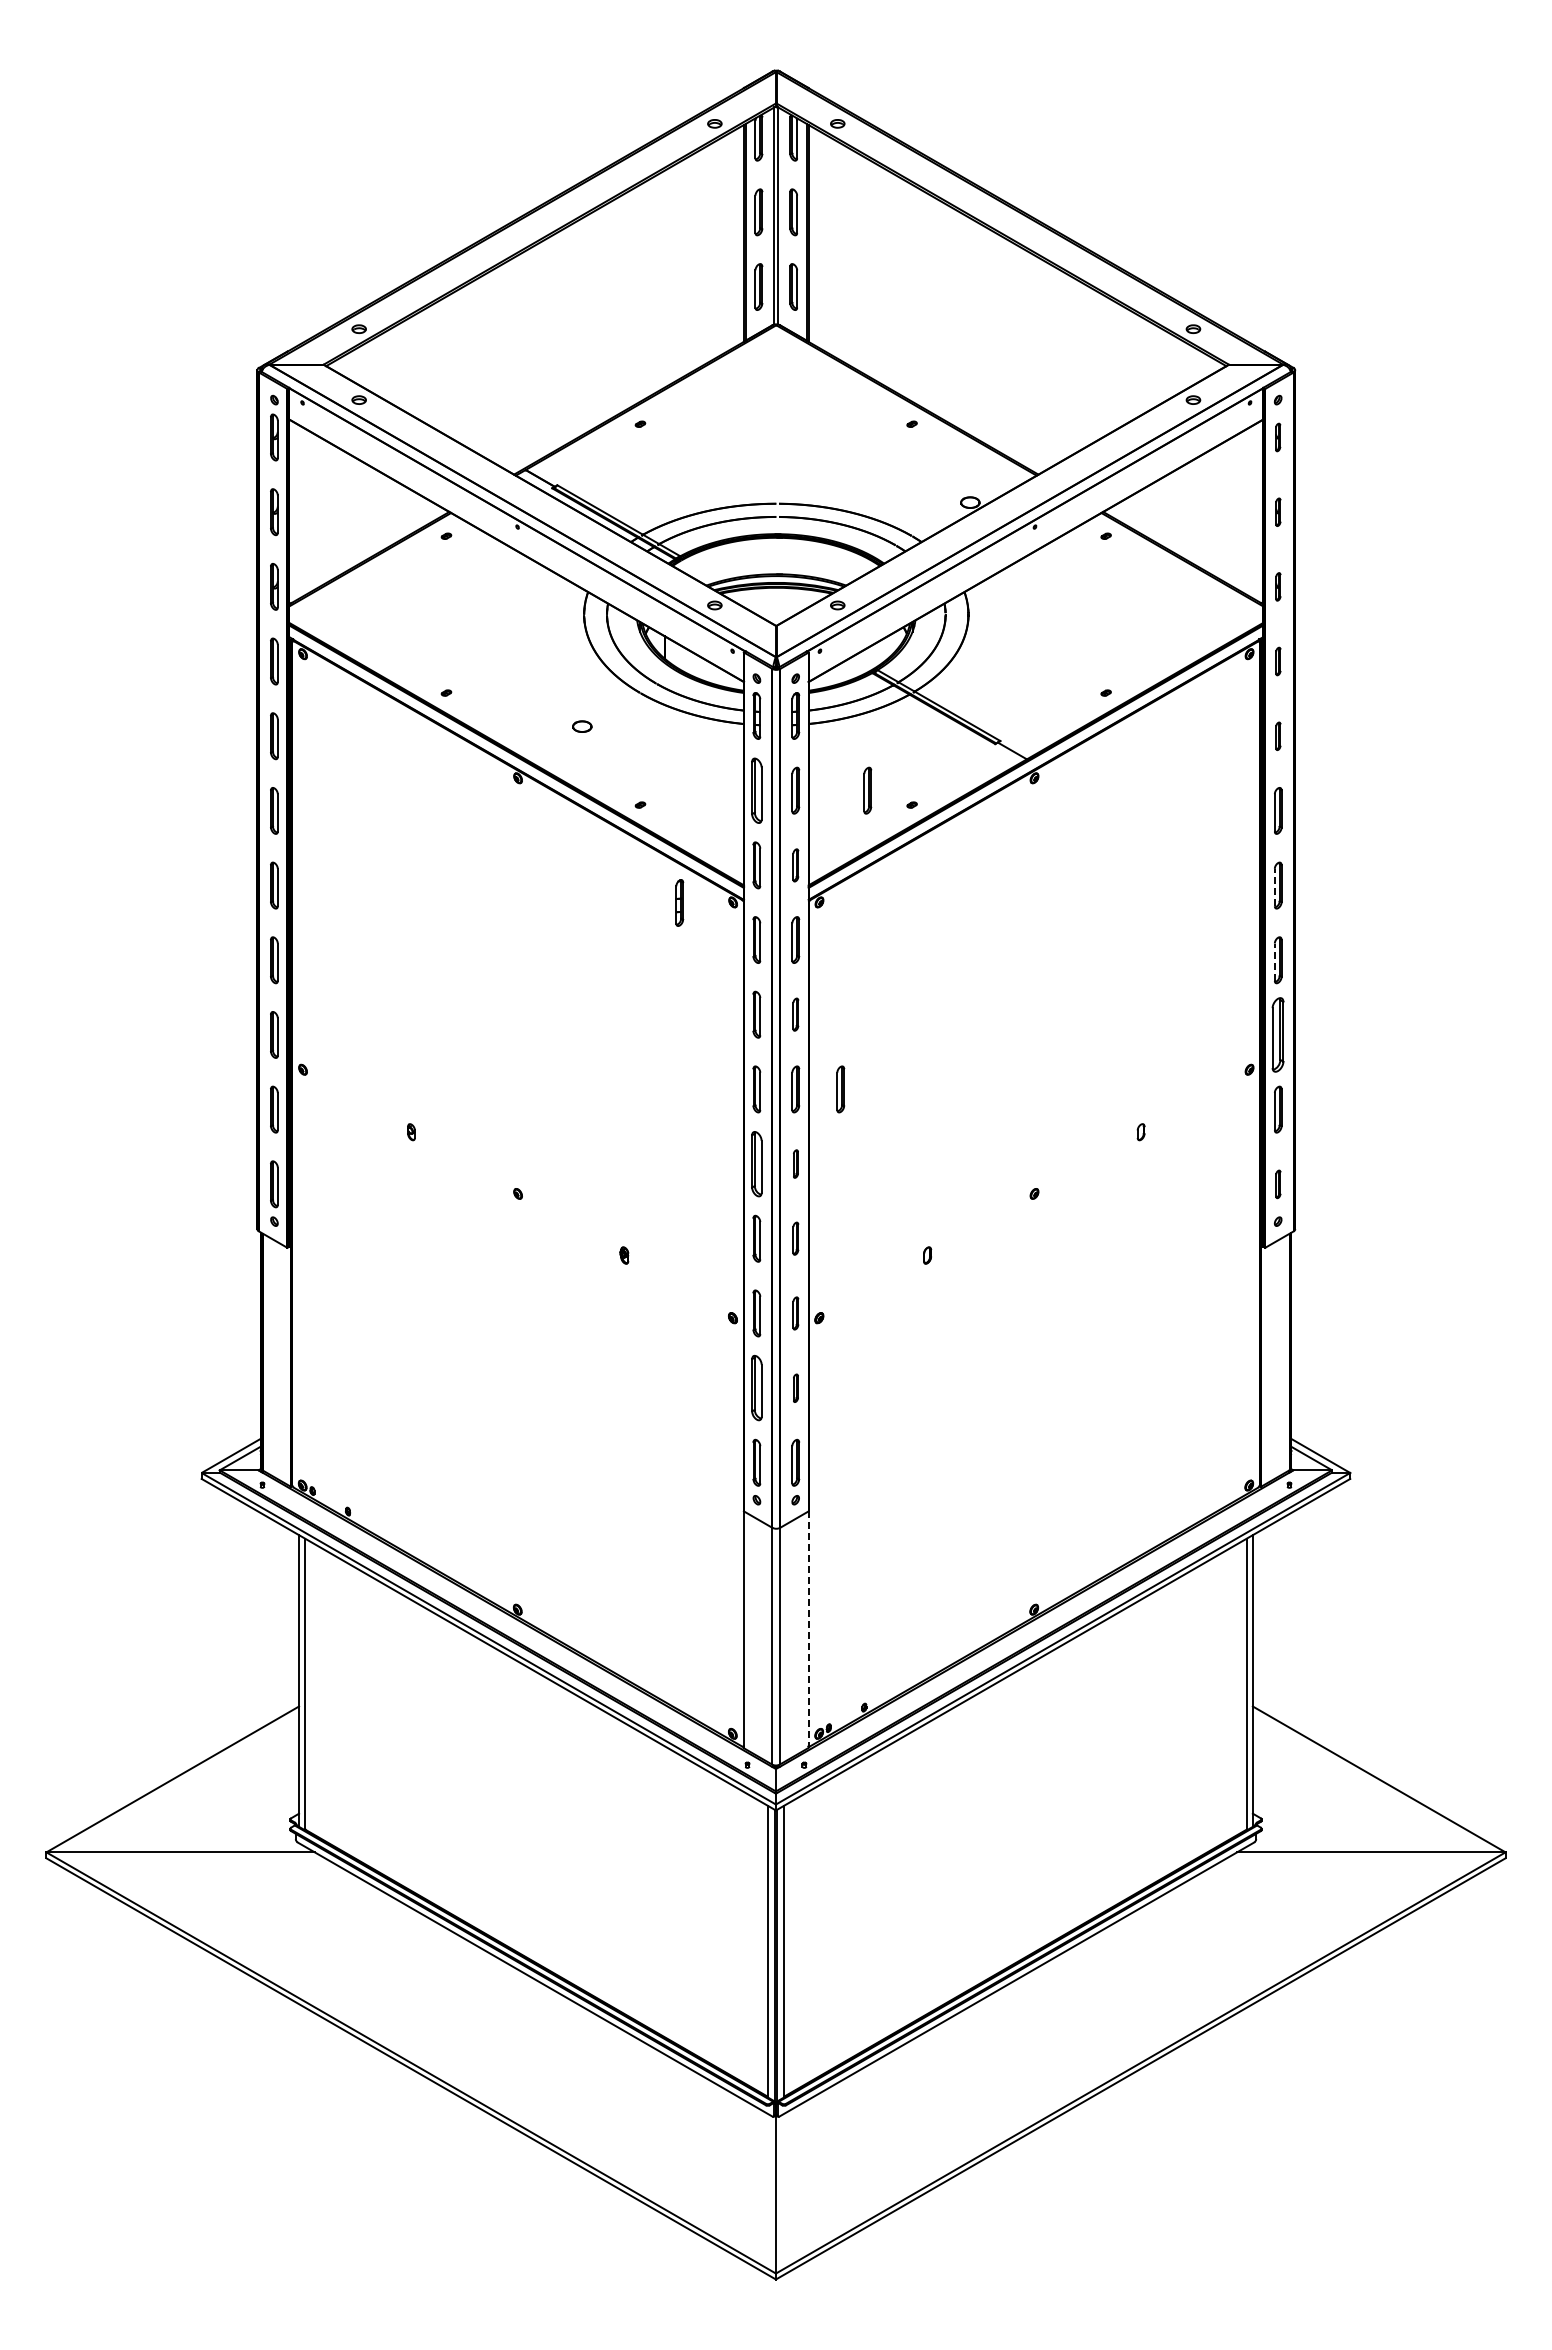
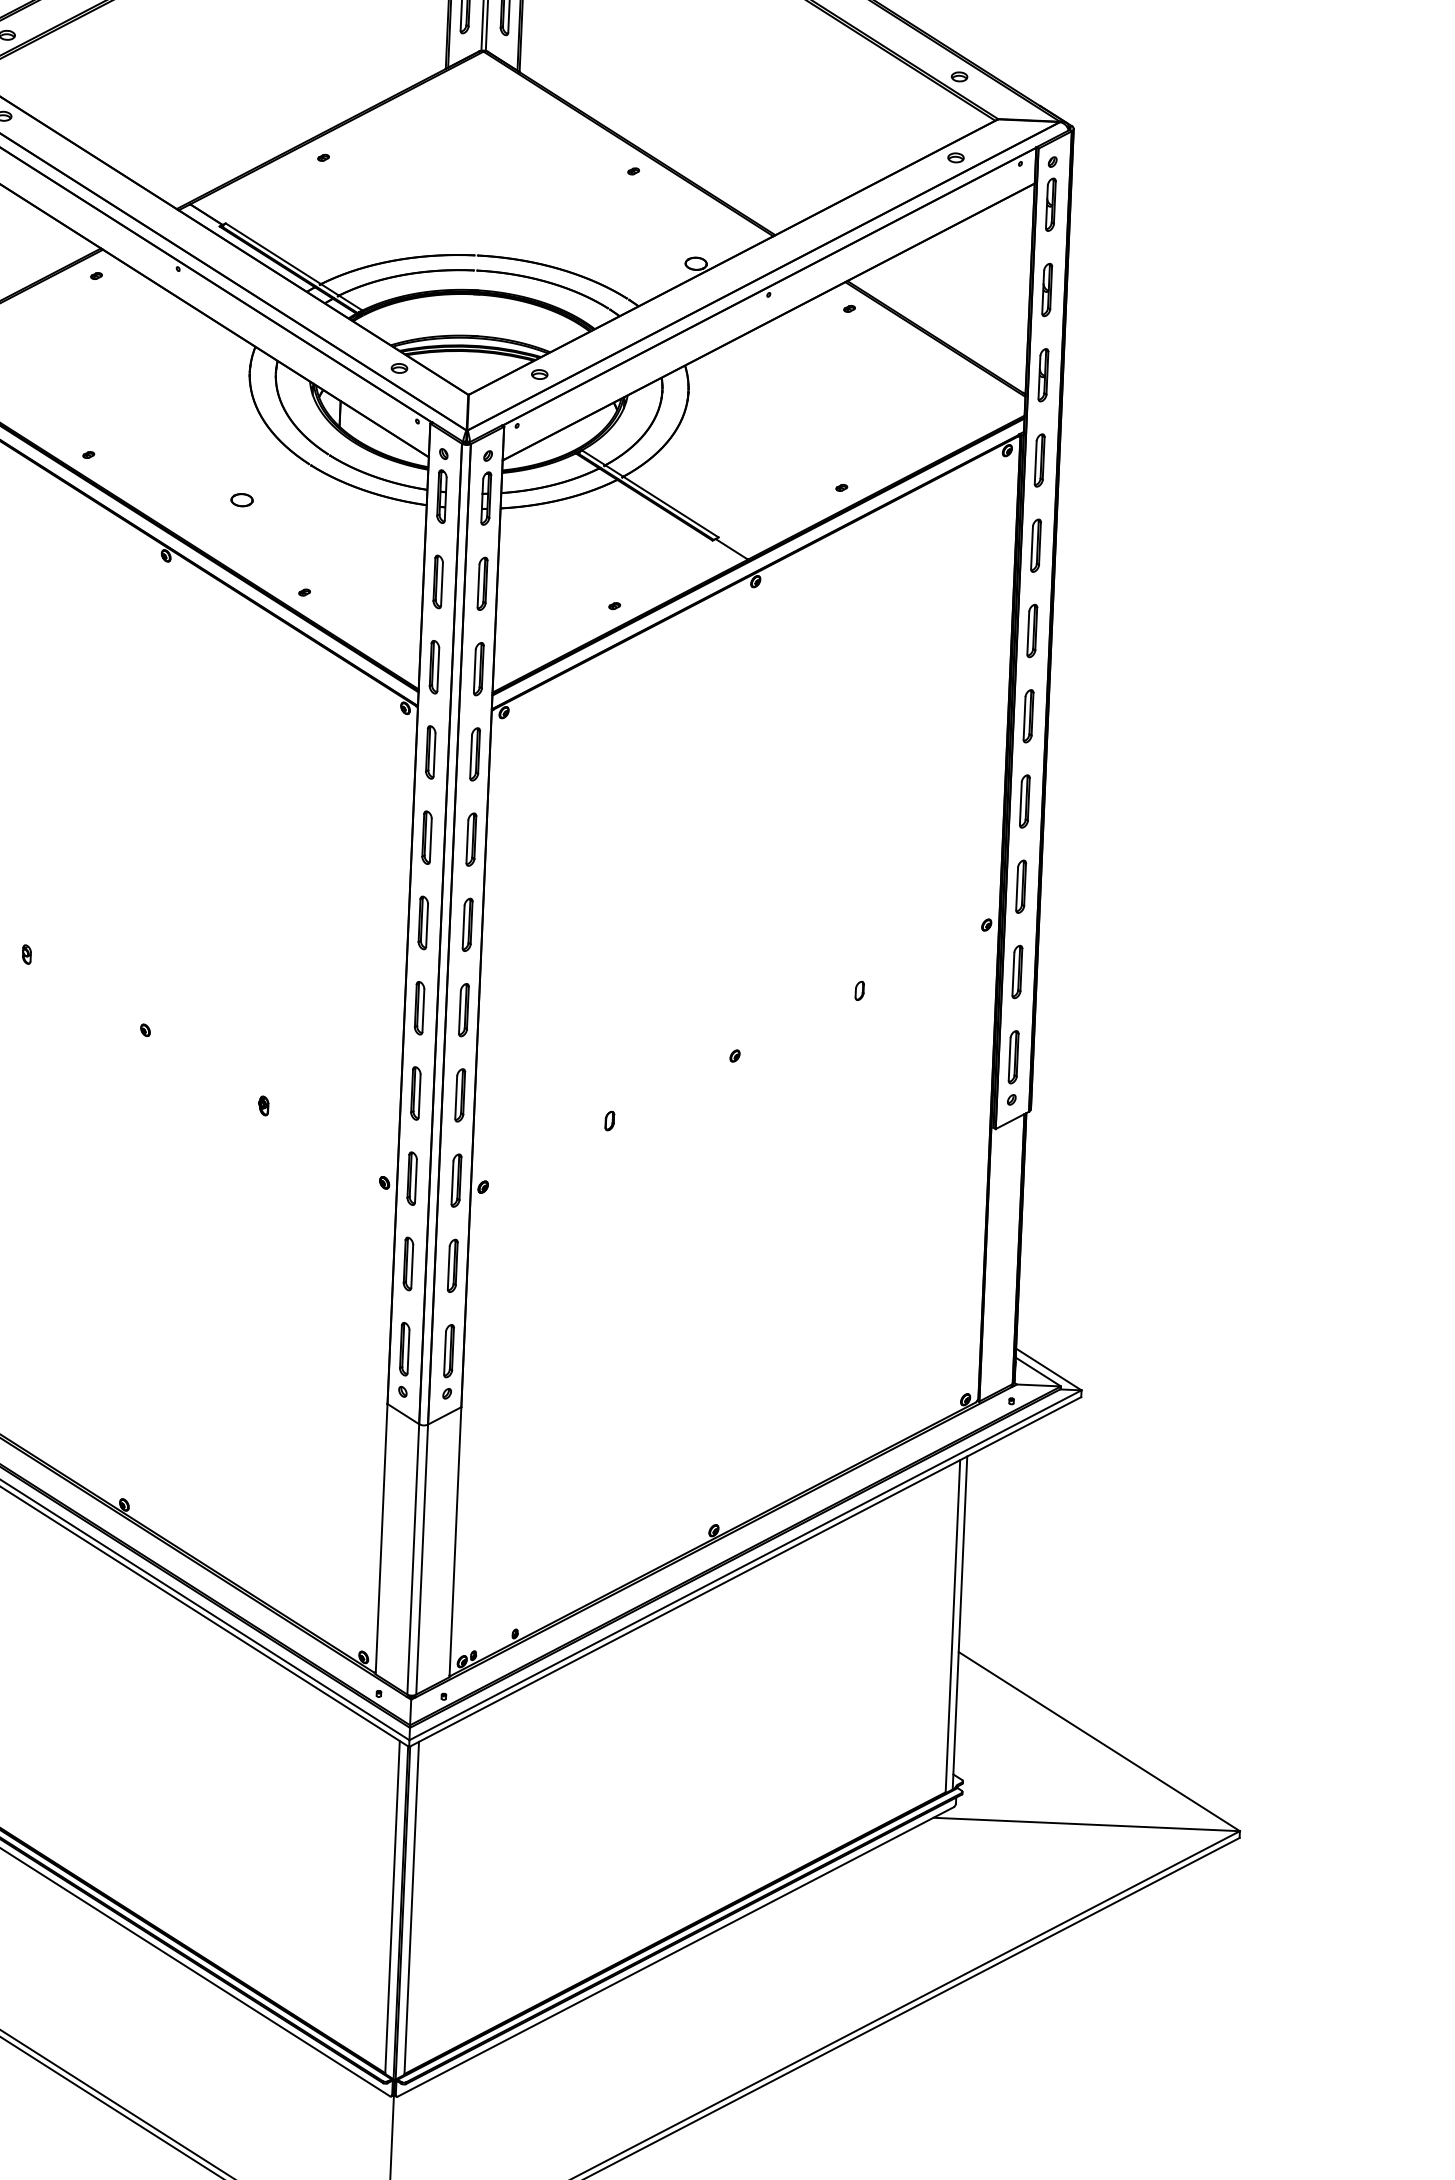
part: (1277, 437) -> (1050, 204), size x1.67
part: (1278, 512) -> (1047, 290), size x1.67
part: (1278, 586) -> (1043, 374), size x1.67
part: (1278, 661) -> (1040, 460), size x1.67
part: (1278, 736) -> (1036, 546), size x1.67
part: (756, 790) -> (437, 581), size x0.71
part: (867, 790) -> (564, 587), removed
part: (795, 865) -> (478, 669), size x1.43
line: (1274, 887) -> (1024, 718), dashed -> solid
part: (679, 902) -> (344, 705), removed
line: (1274, 962) -> (1020, 803), dashed -> solid
part: (795, 1014) -> (471, 839), size x1.43
part: (1278, 1034) -> (1021, 886), size x0.62
part: (840, 1089) -> (518, 927), removed
part: (756, 1163) -> (419, 1007), size x0.71
part: (795, 1163) -> (463, 1009), size x1.67
part: (1278, 1184) -> (1014, 1057), size x1.67
part: (795, 1238) -> (459, 1095), size x1.43
part: (795, 1313) -> (456, 1180), size x1.43
part: (756, 1388) -> (407, 1264), size x0.71
part: (795, 1388) -> (452, 1266), size x1.67
line: (808, 1630) -> (455, 1543), dashed -> solid

